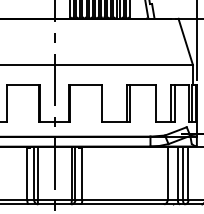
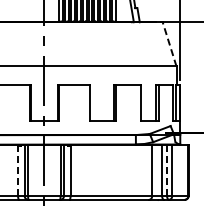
line: (185, 40) -> (169, 43), solid -> dashed
line: (27, 173) -> (18, 170), solid -> dashed
line: (183, 173) -> (167, 170), solid -> dashed

